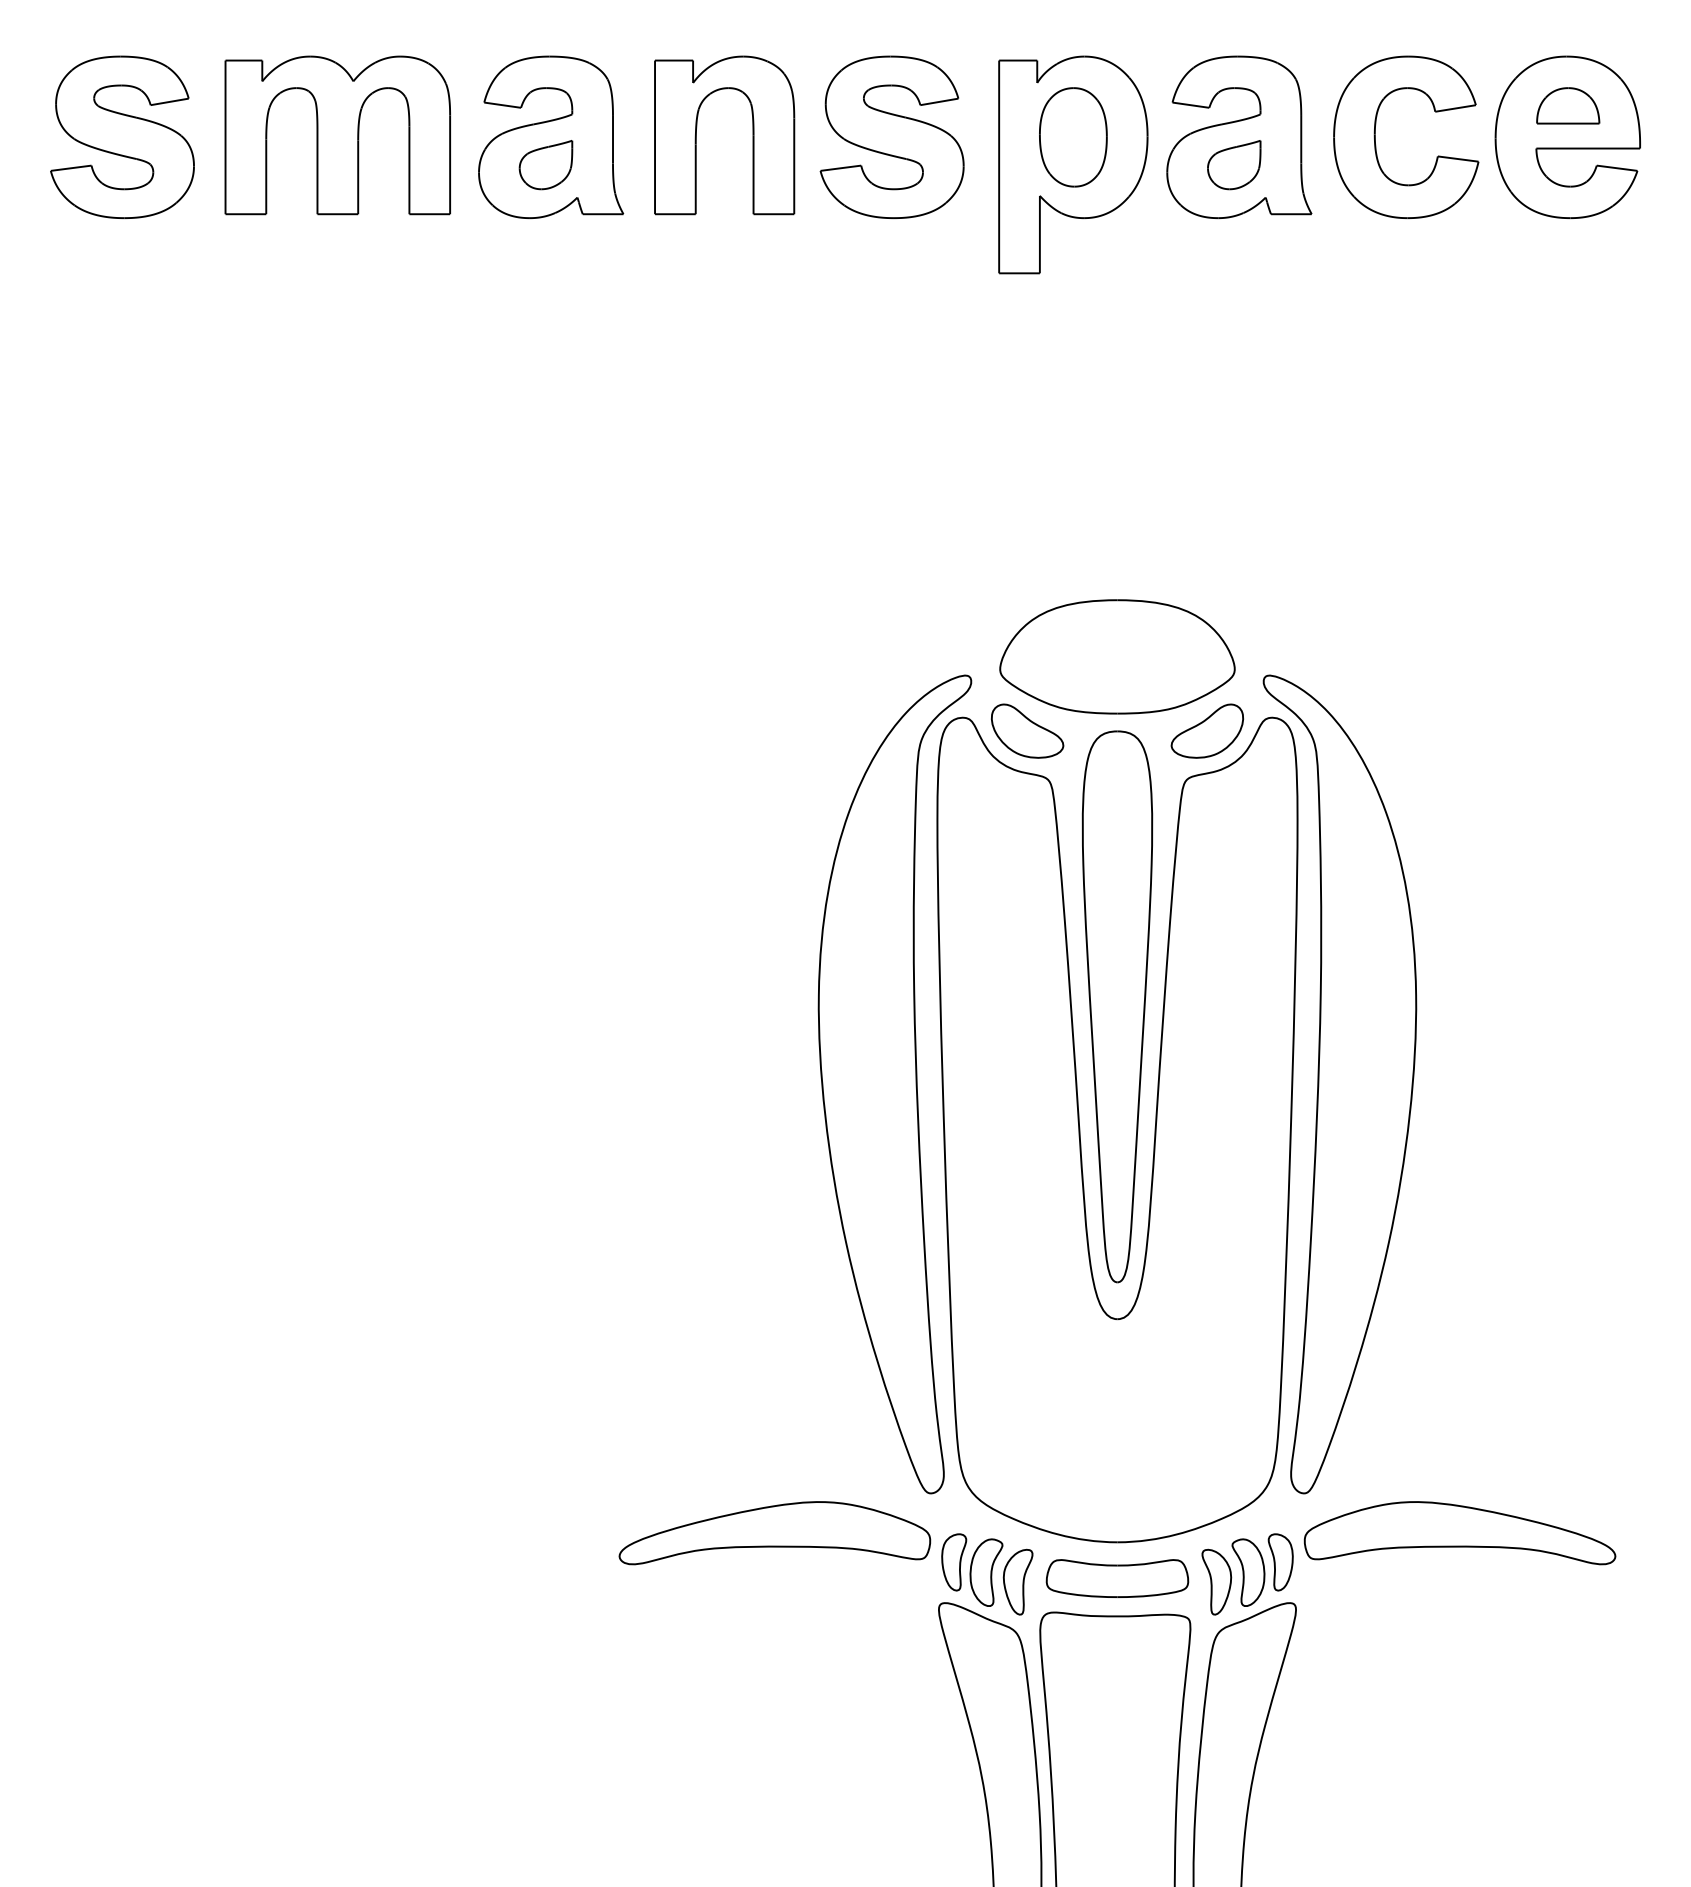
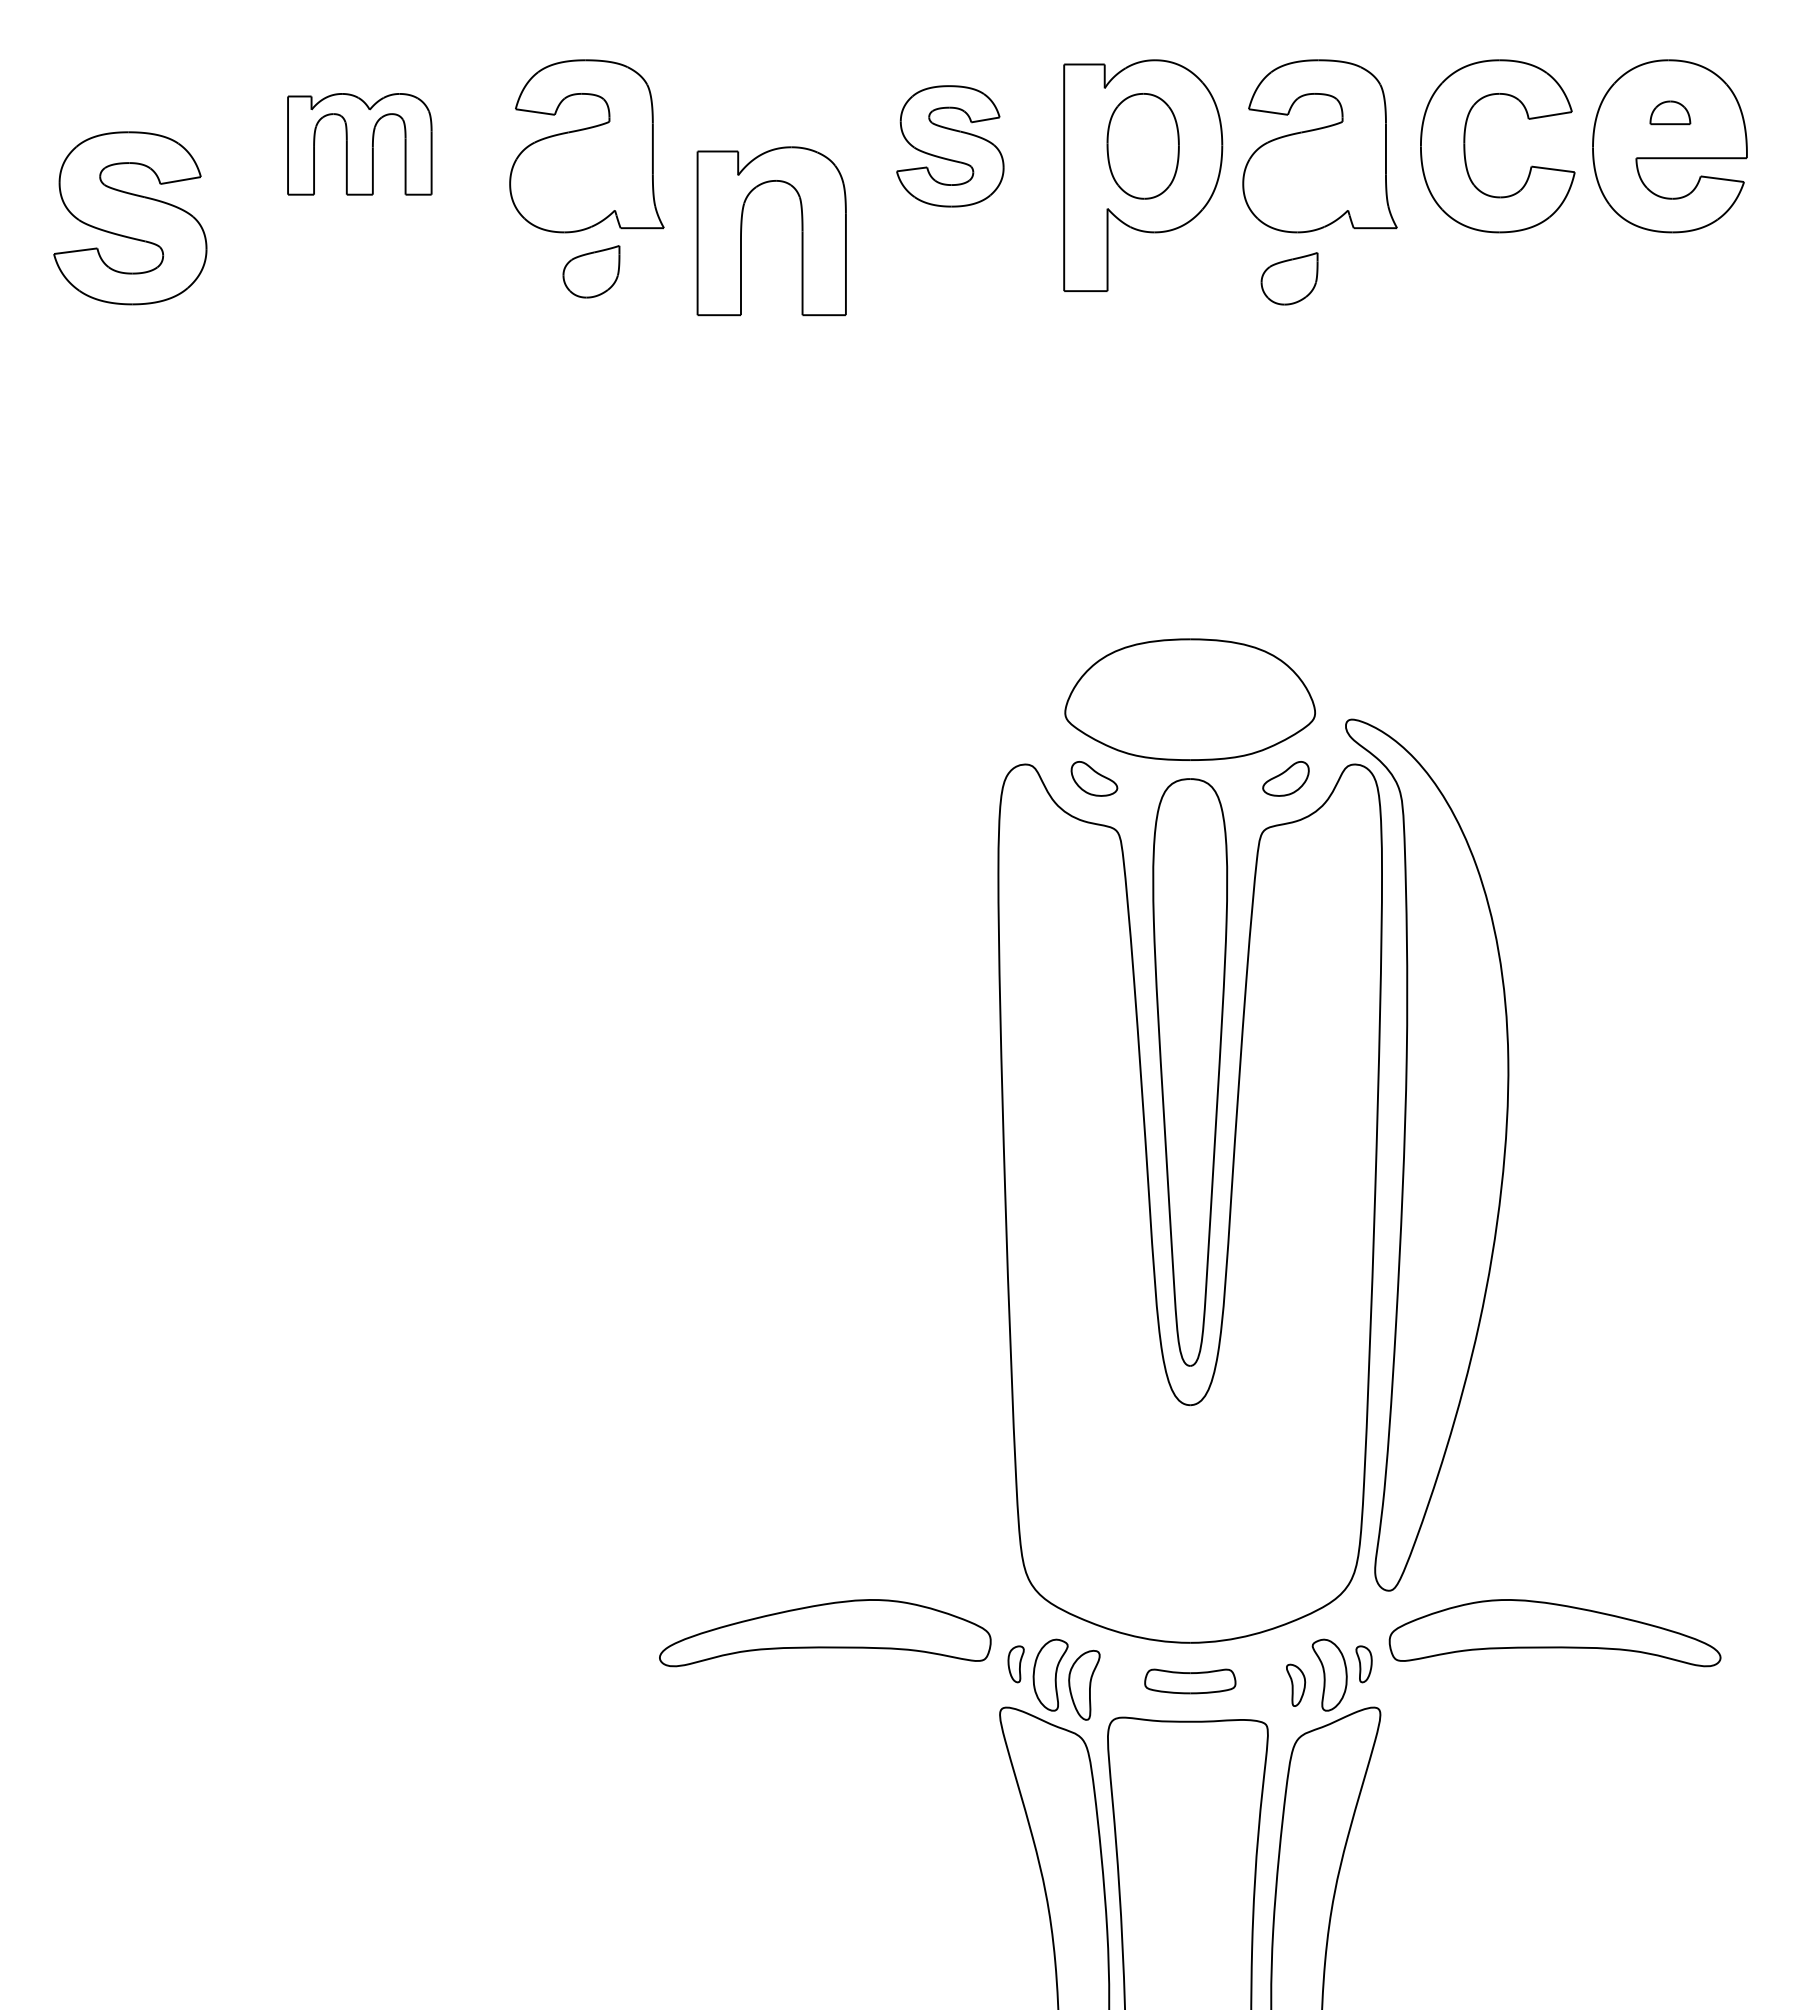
part: (1568, 105) -> (1670, 112), size x0.6
part: (697, 133) -> (742, 229), moved
part: (337, 135) -> (359, 144), size x0.6
part: (122, 137) -> (130, 218), moved
part: (892, 137) -> (950, 146), size x0.7
part: (546, 164) -> (591, 271), moved
part: (1234, 164) -> (1289, 278), moved
part: (1027, 730) -> (1094, 778), size x0.6
part: (1206, 730) -> (1285, 778), size x0.6
part: (895, 1083) -> (953, 1154), removed
part: (953, 1562) -> (1015, 1664), size x0.6
part: (1280, 1562) -> (1363, 1664), size x0.6
part: (1117, 1578) -> (1190, 1681), size x0.6
part: (1216, 1582) -> (1295, 1685), size x0.6

